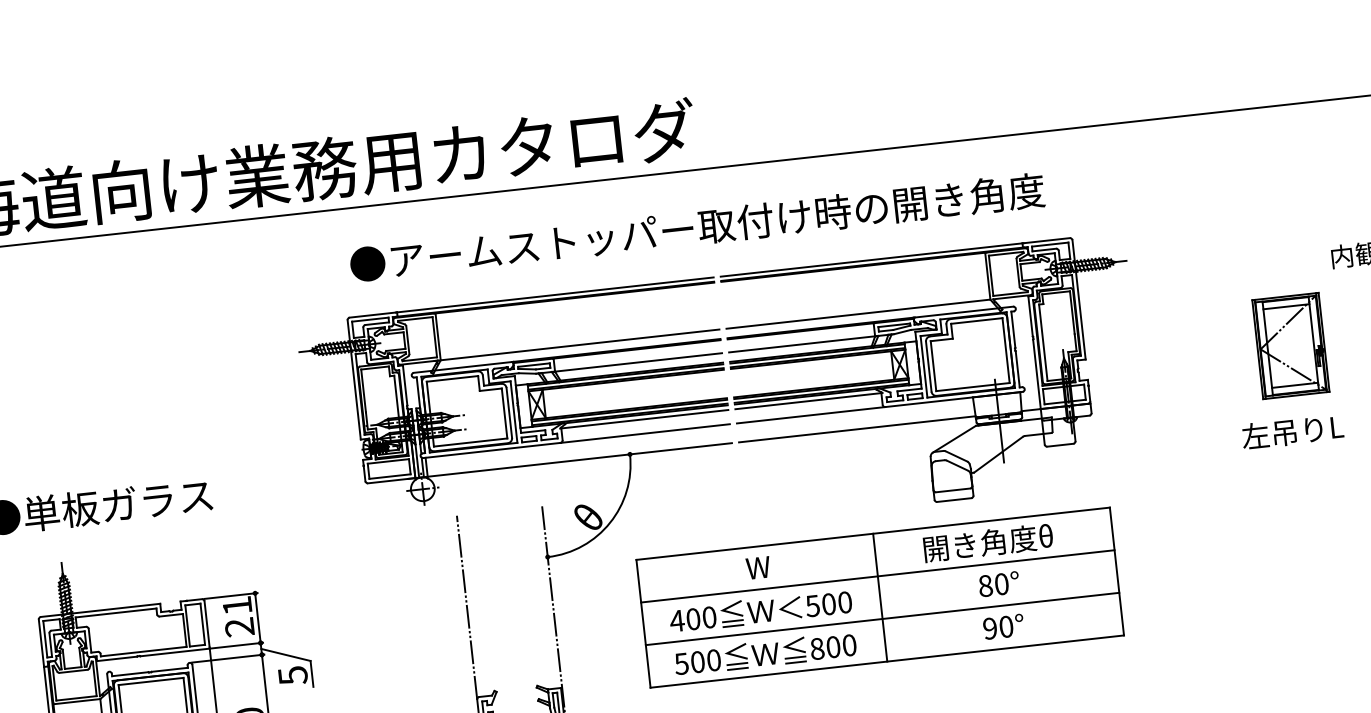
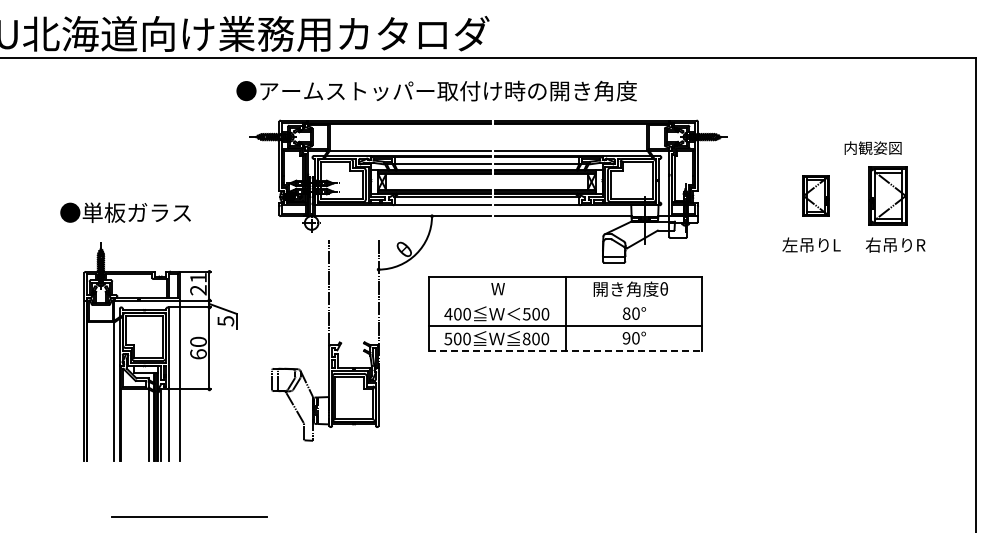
text: (696, 226) -> (436, 90), moved
part: (1290, 345) -> (815, 195), size x0.7
line: (877, 576) -> (565, 301), removed
line: (886, 661) -> (565, 350), solid -> dashed

